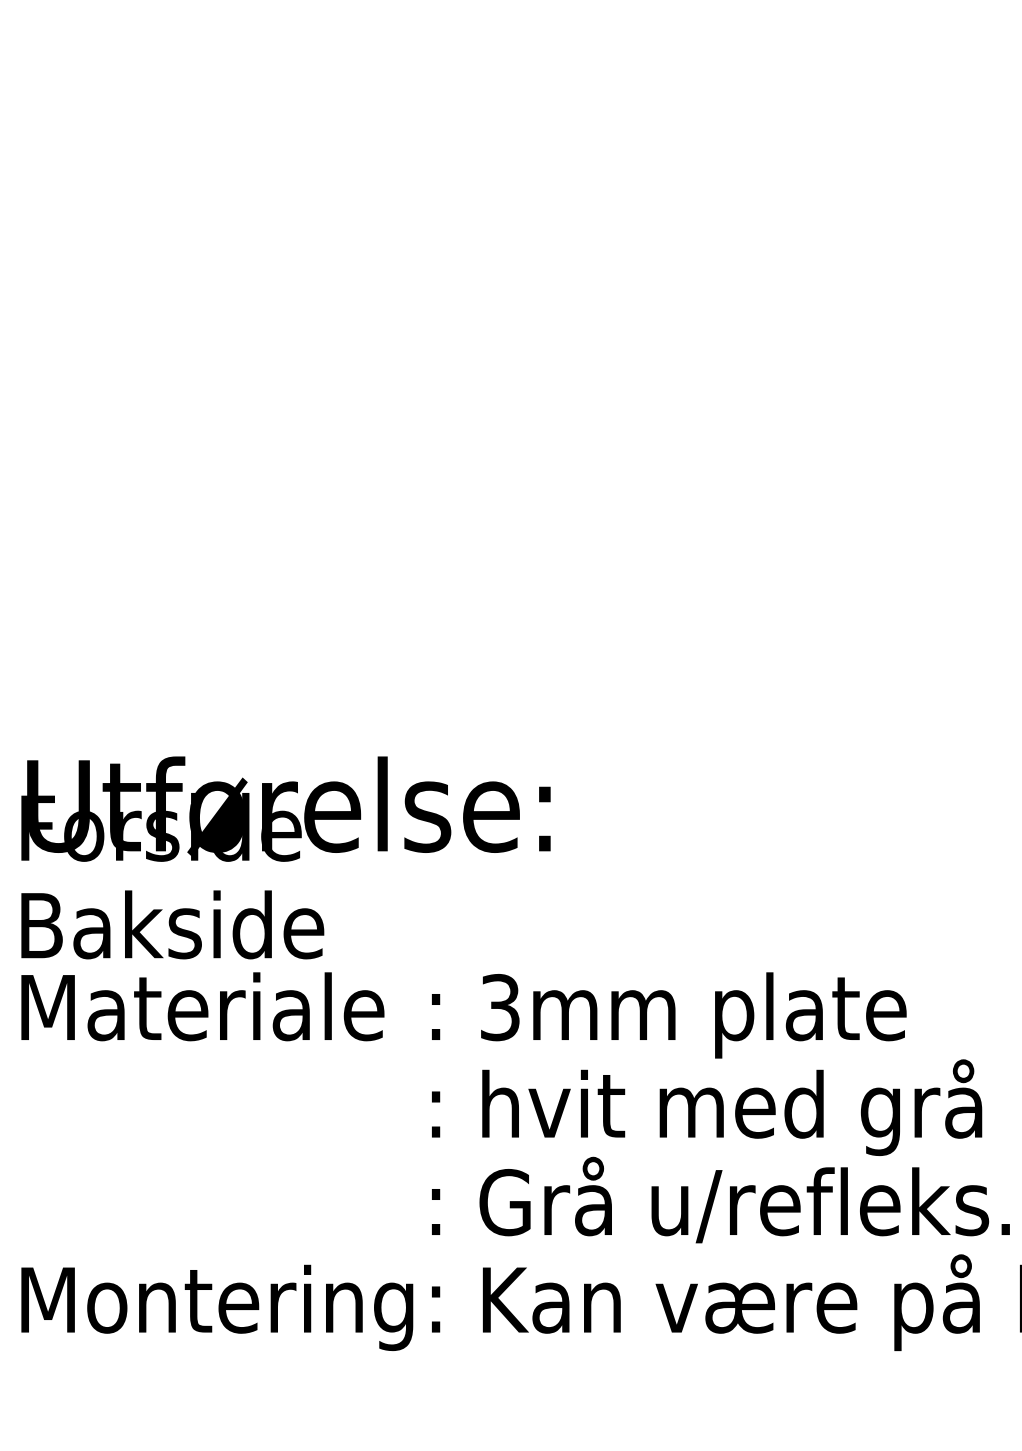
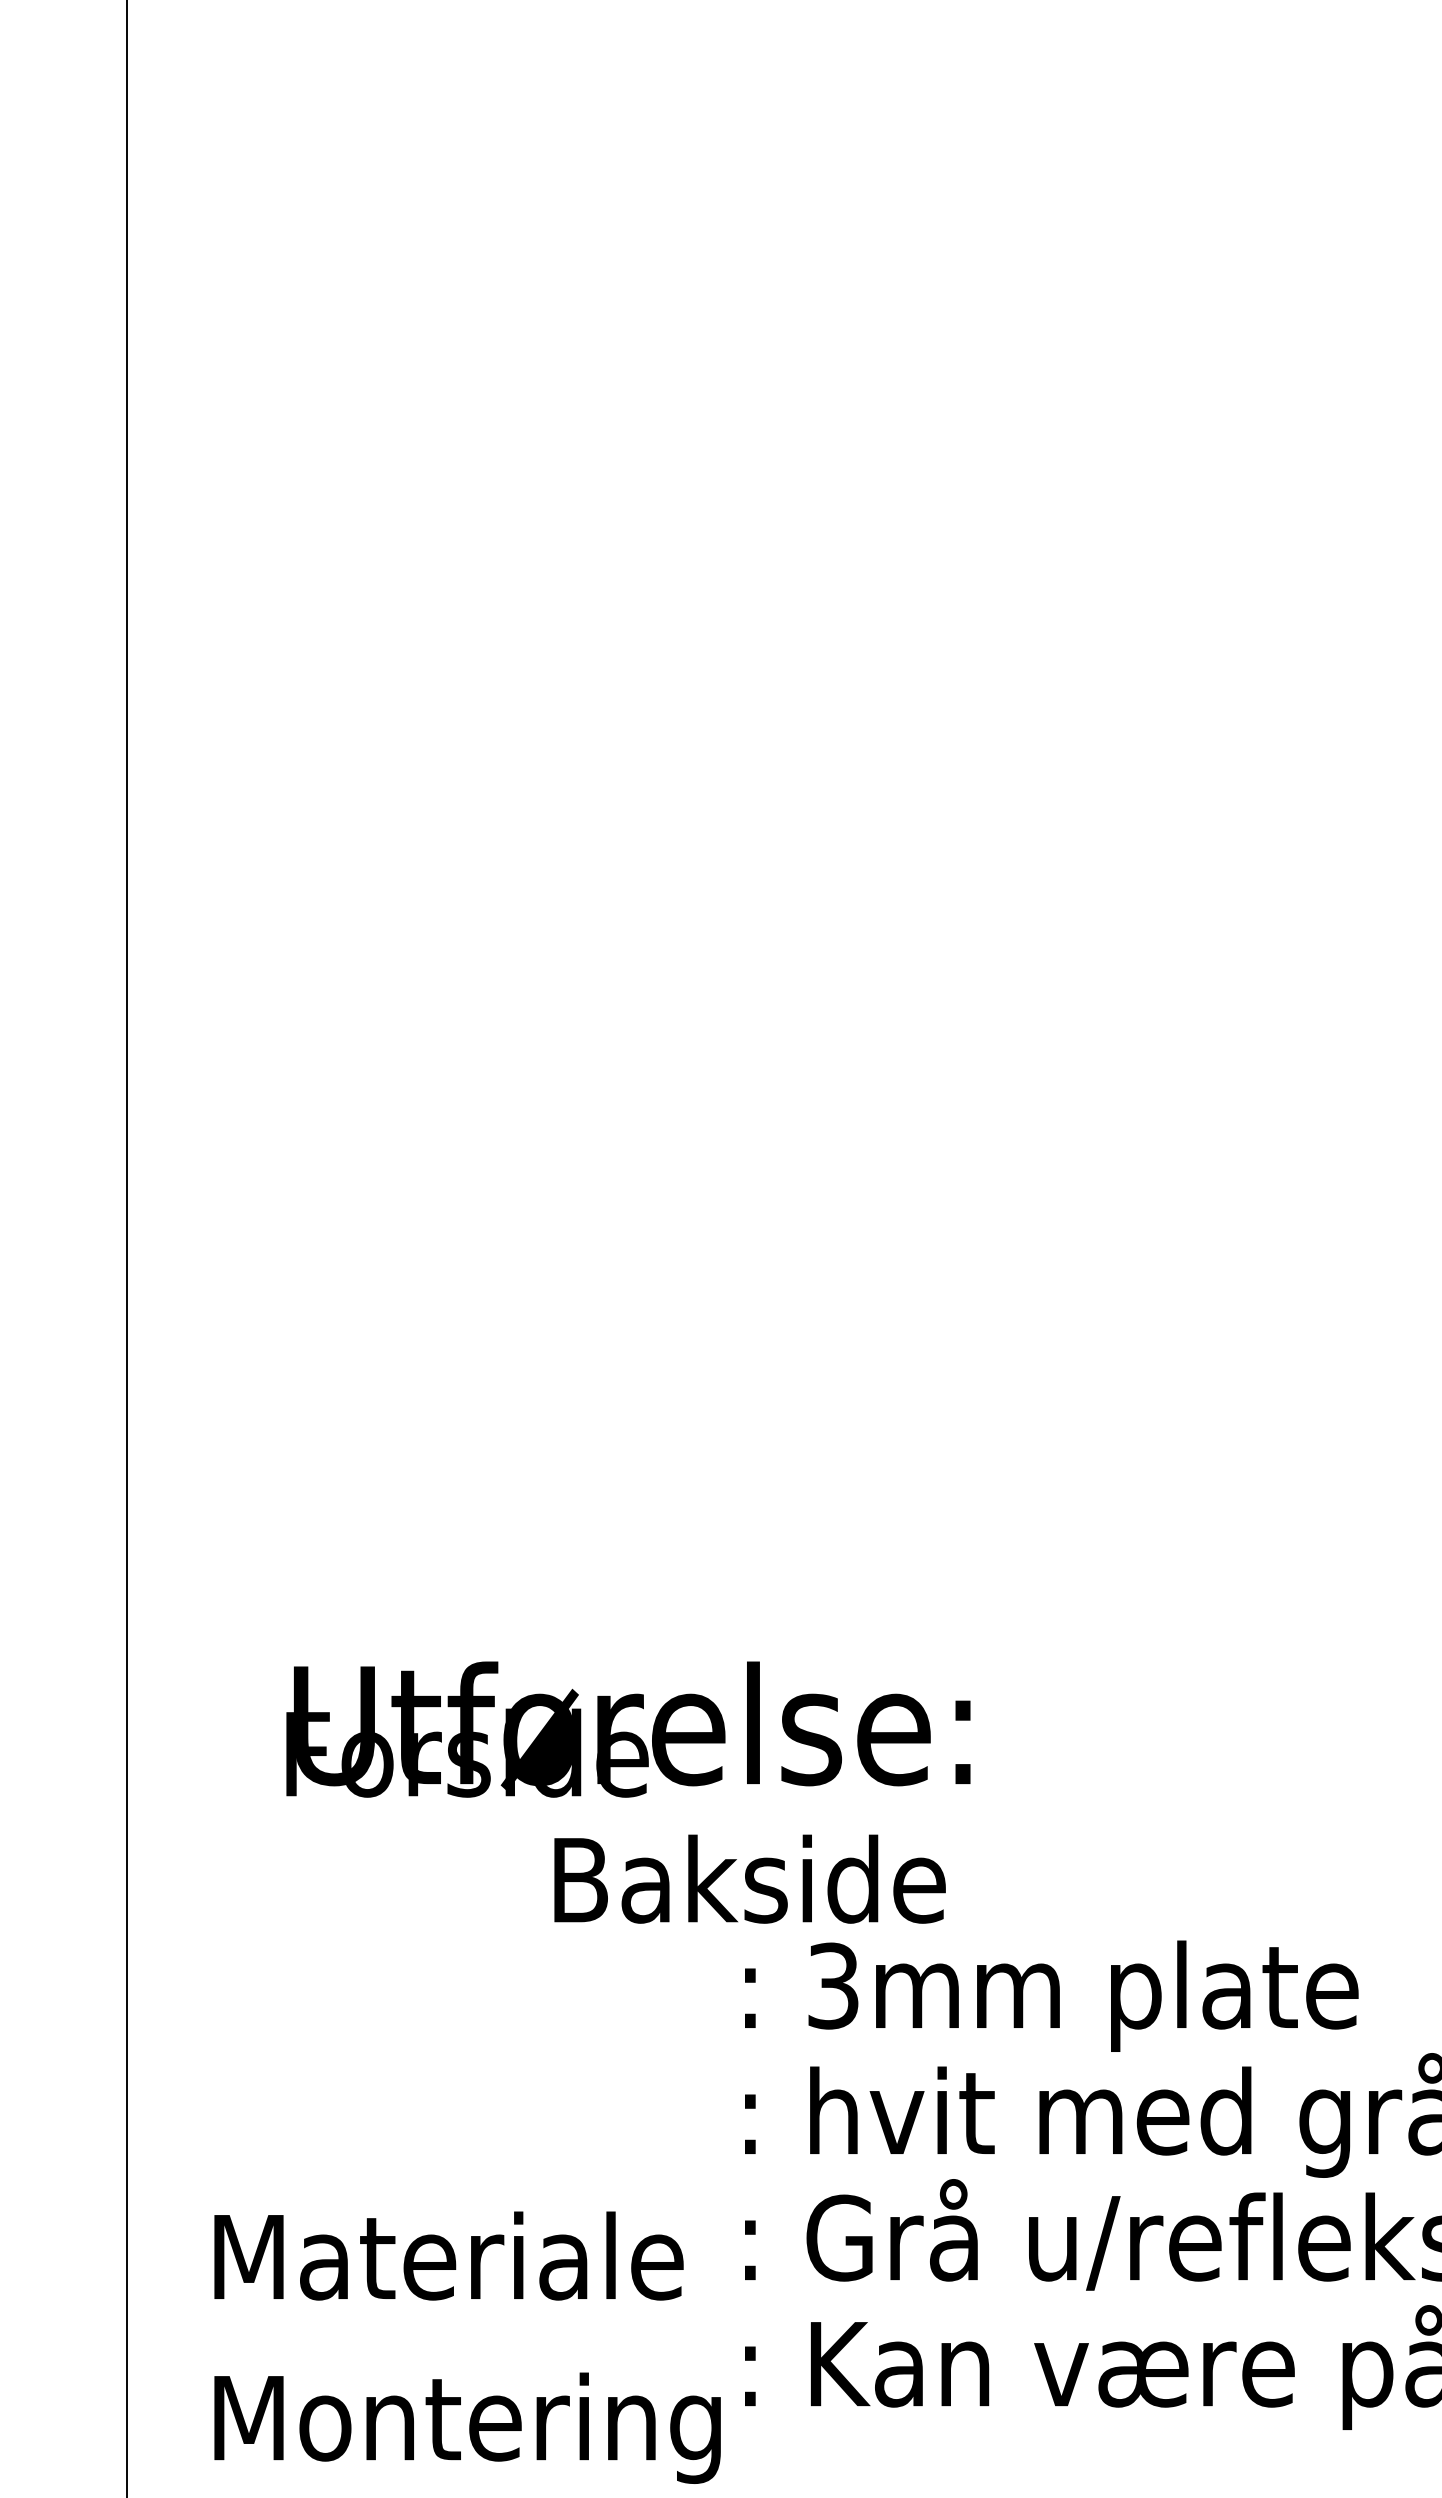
text: (286, 809) -> (628, 1729), moved
text: (172, 924) -> (749, 1878), moved
text: (202, 1006) -> (448, 2255), moved
text: (217, 1307) -> (467, 2427), moved

